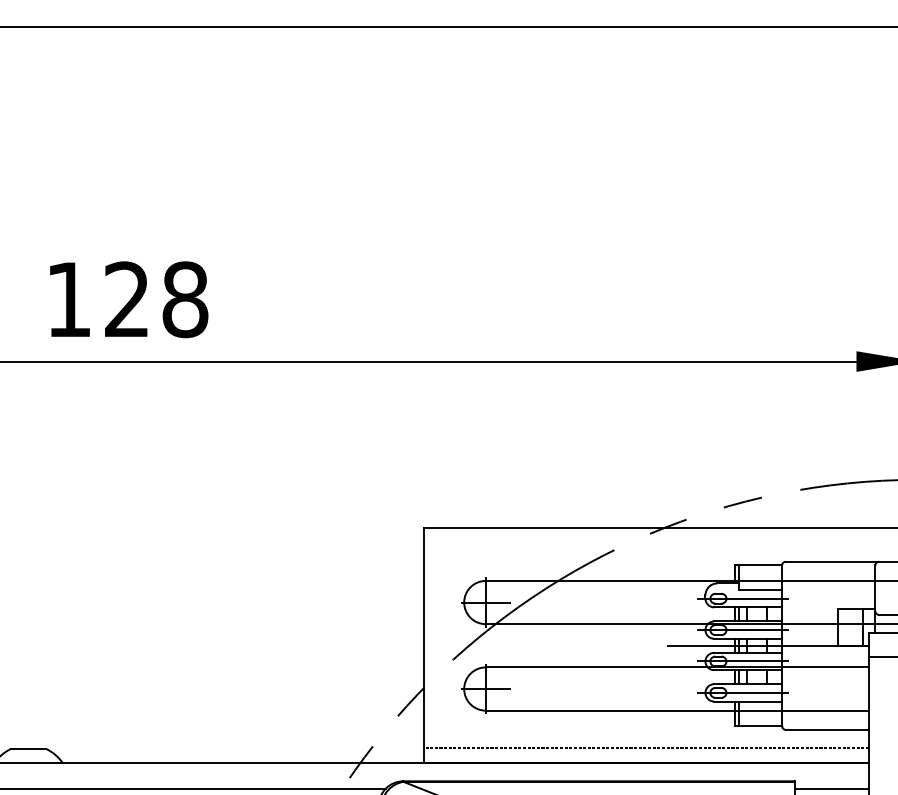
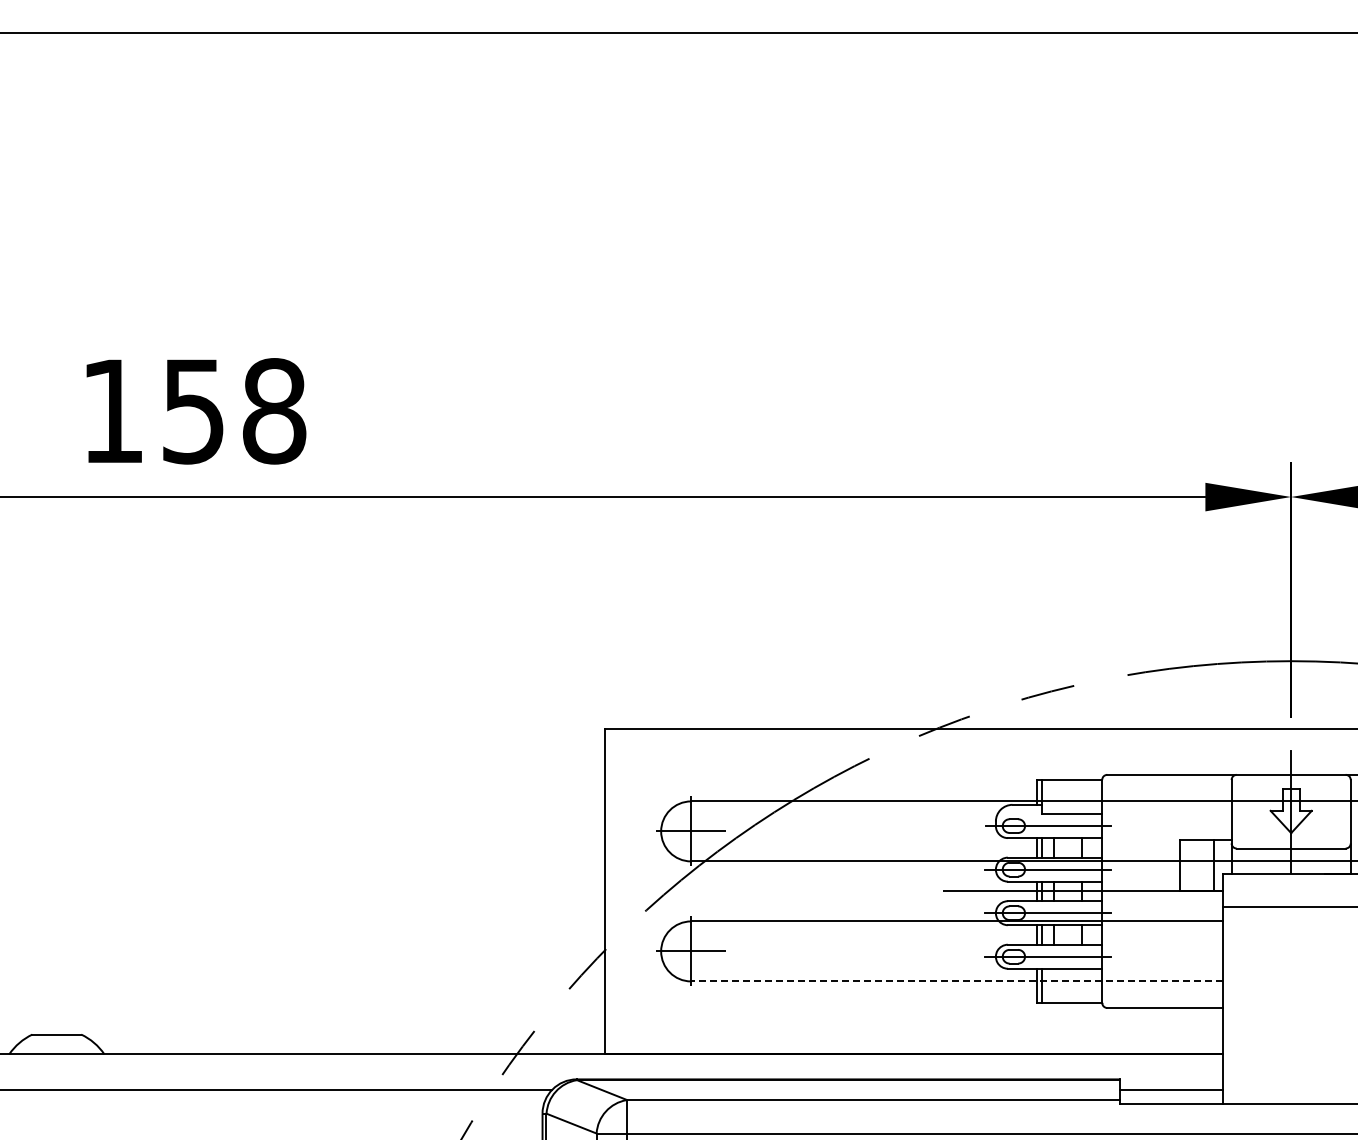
text: (126, 299) -> (192, 411), 128 -> 158
line: (677, 710) -> (956, 981), solid -> dashed
line: (646, 748) -> (913, 1033), removed

